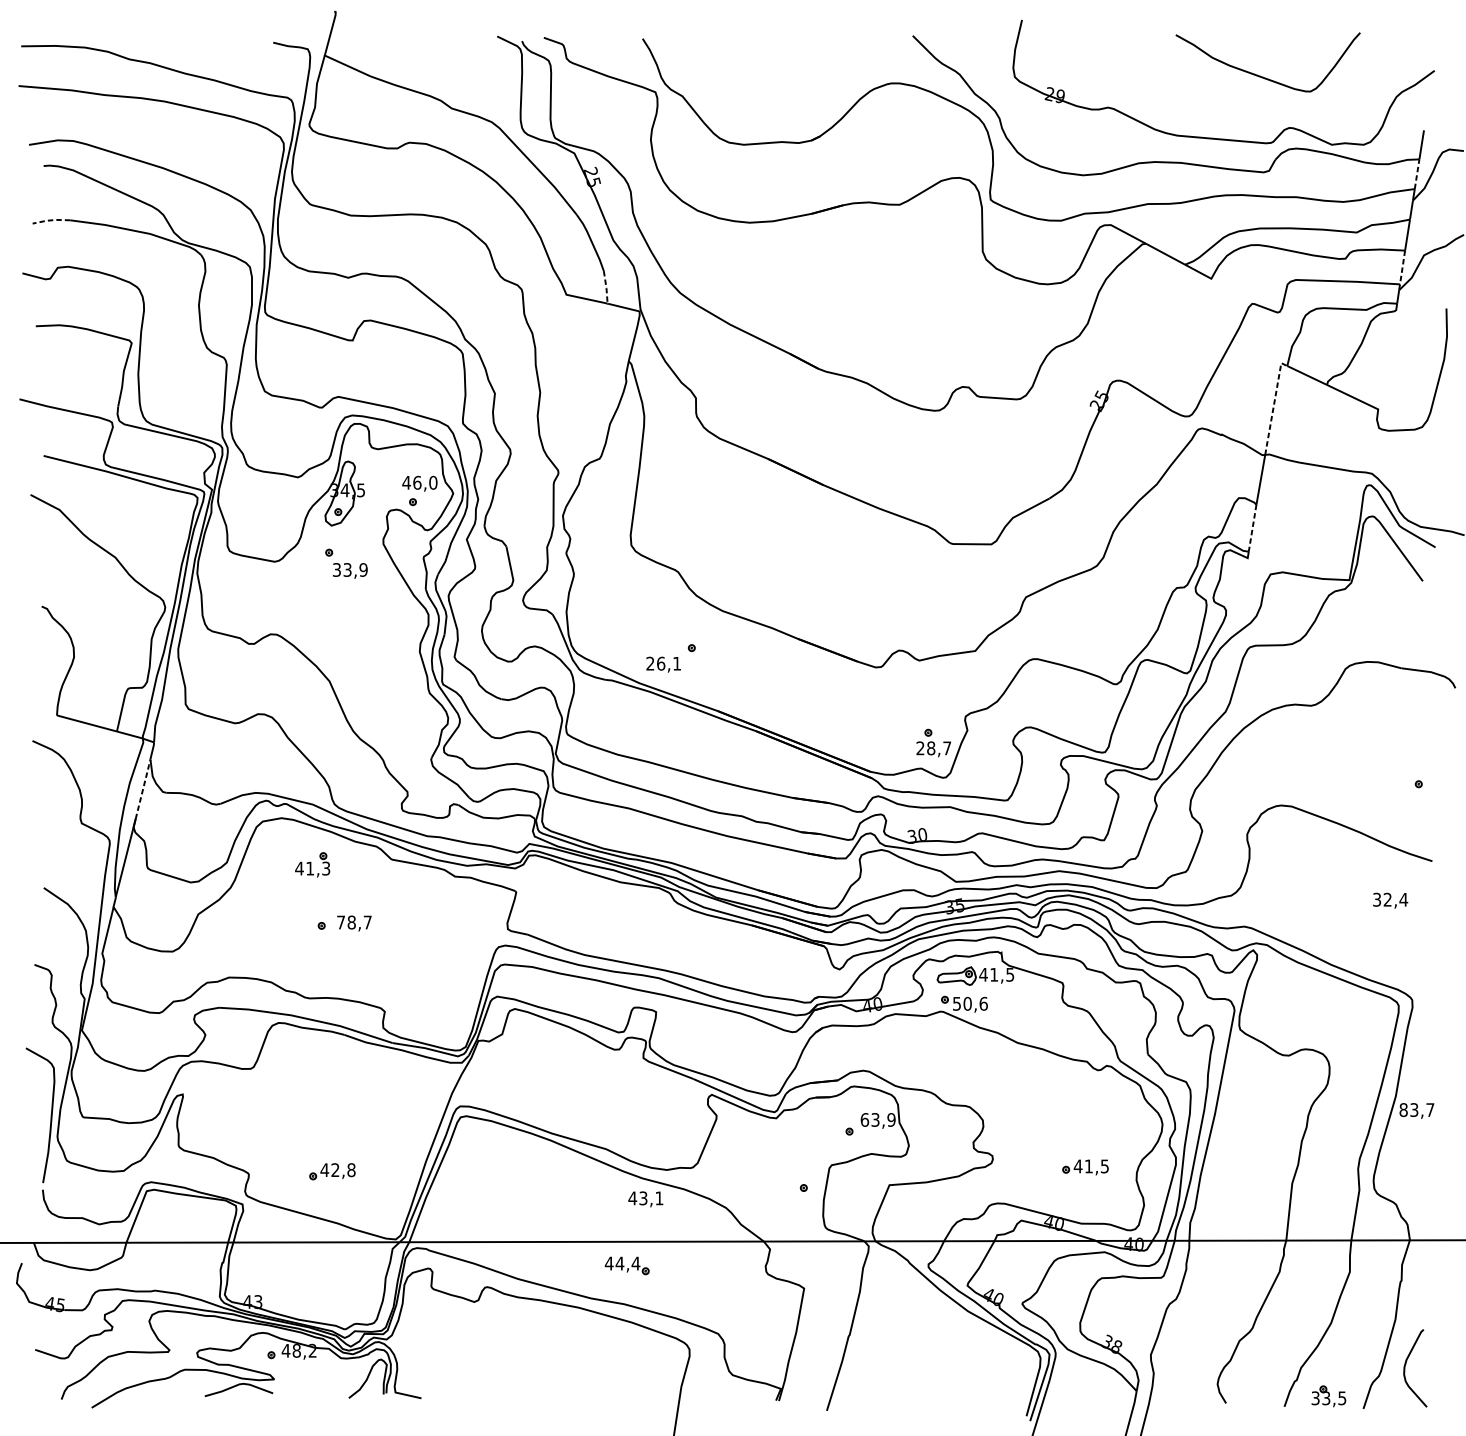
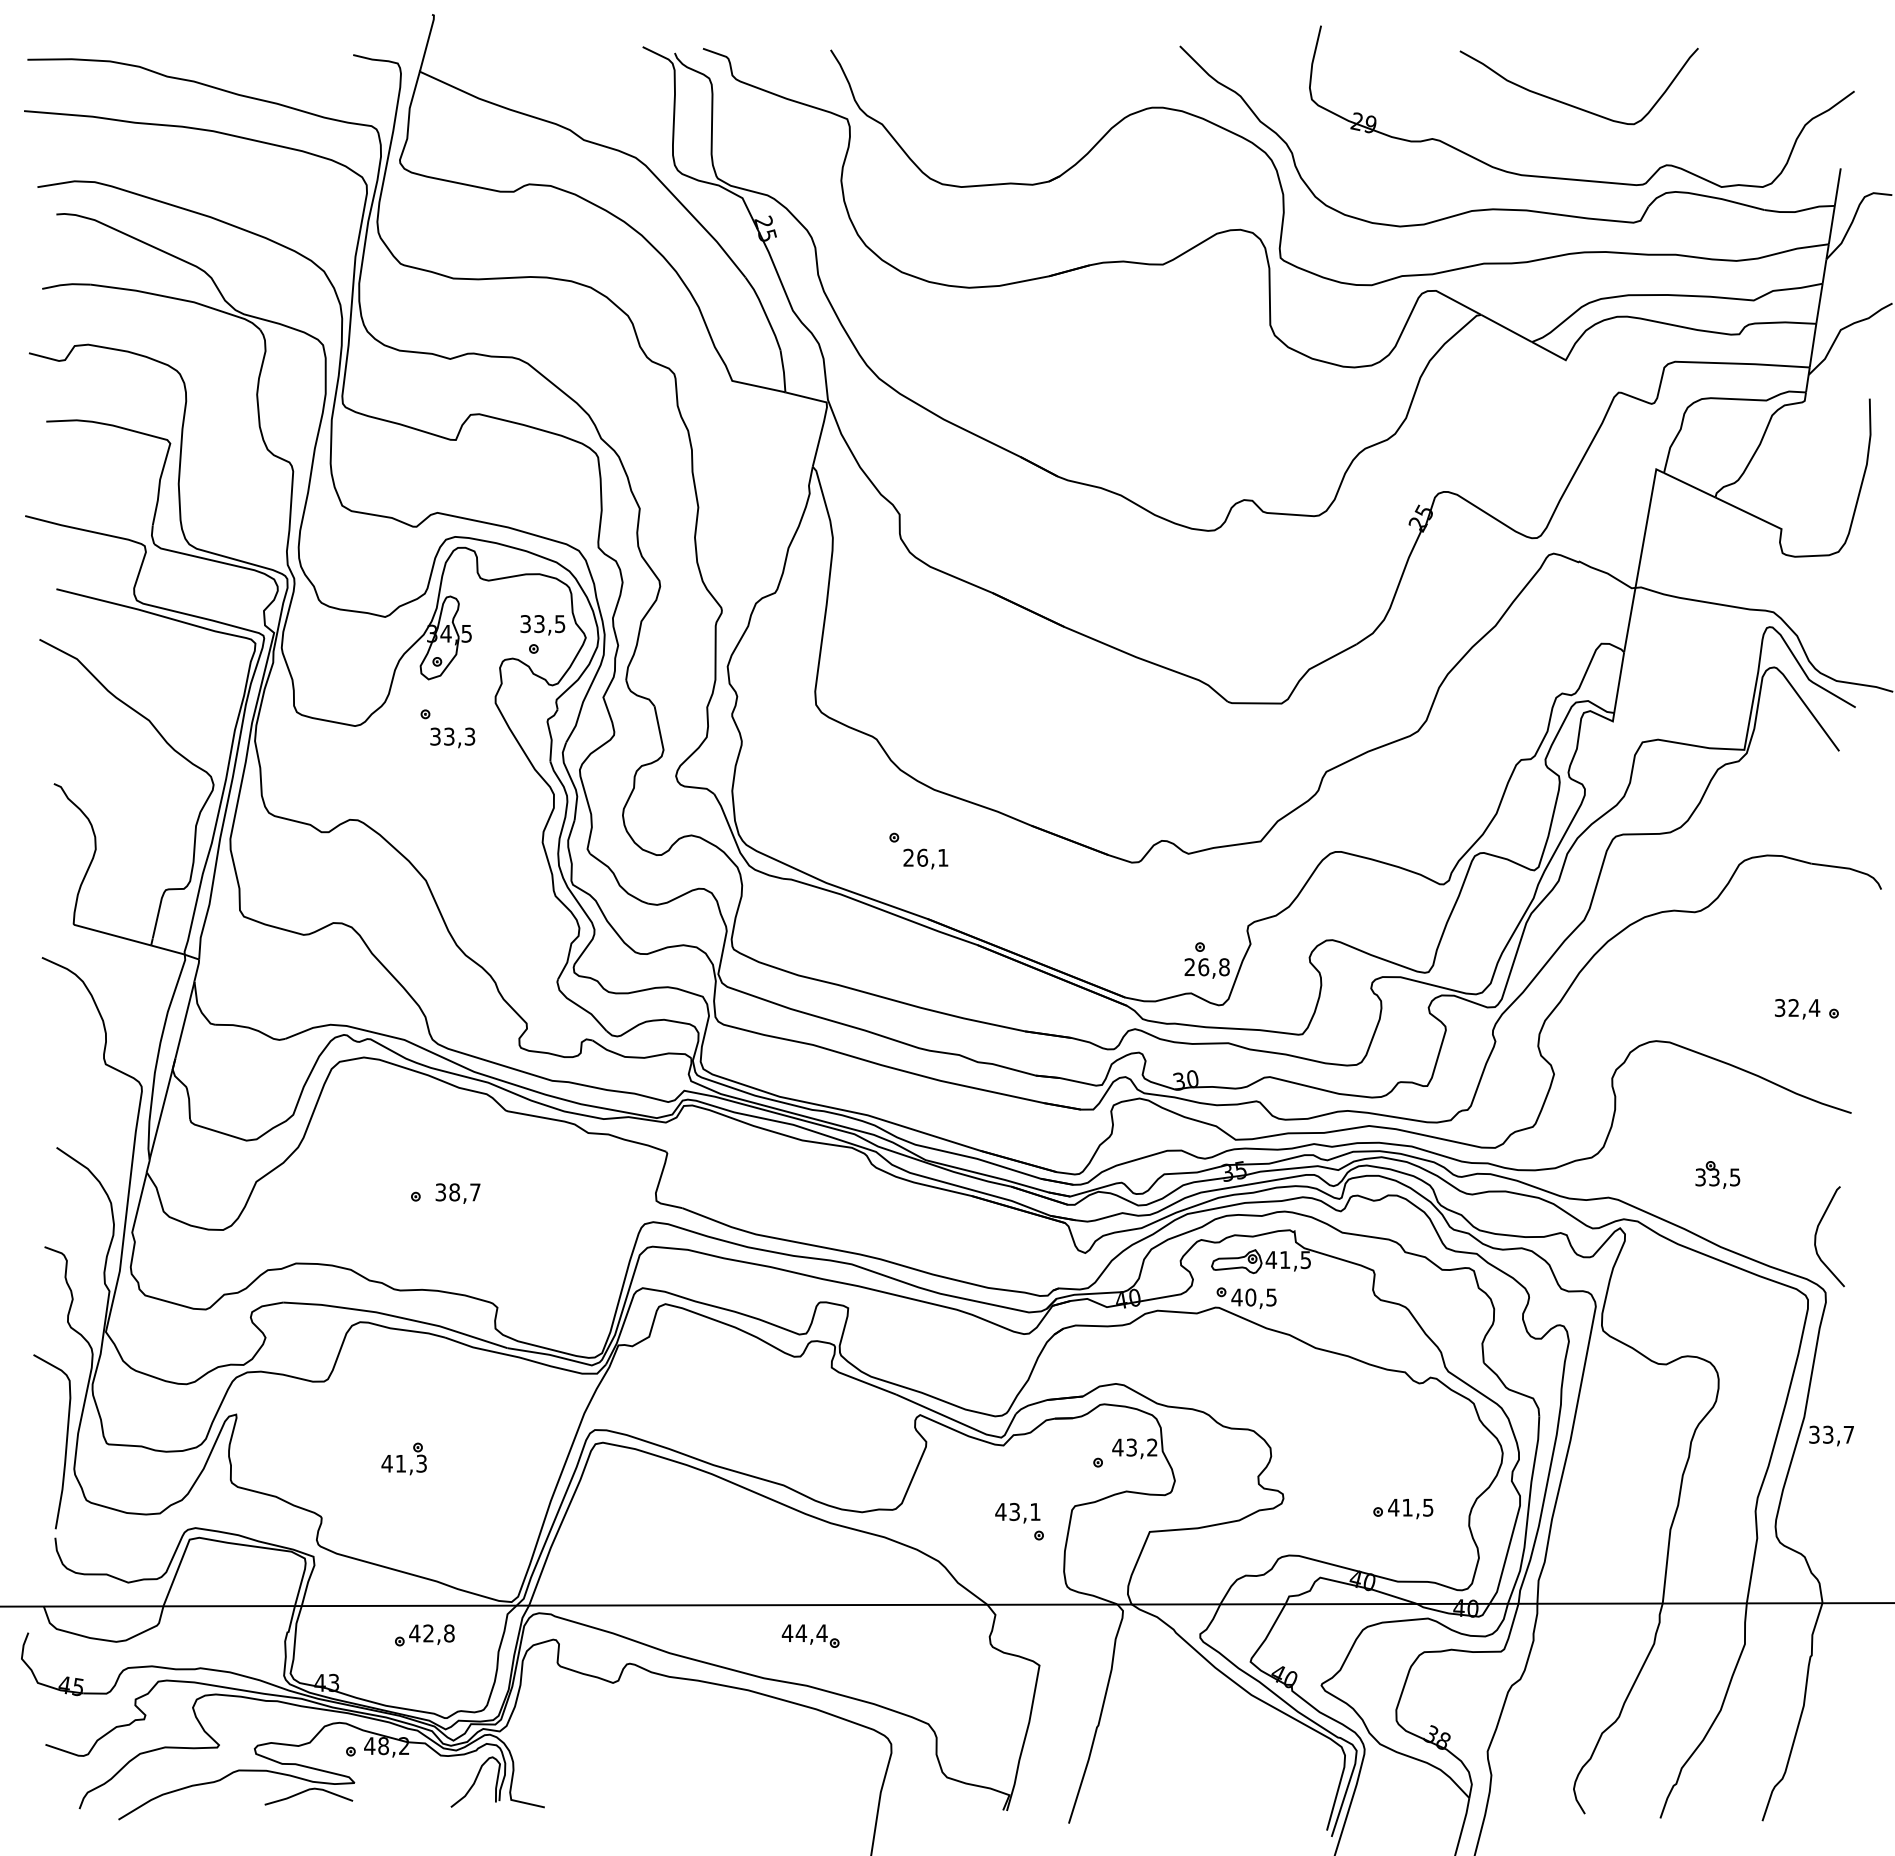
curve: (1262, 76) -> (1571, 104), moved
line: (1416, 173) -> (1831, 224), dashed -> solid
line: (50, 220) -> (65, 284), dashed -> solid
line: (1402, 268) -> (1812, 346), dashed -> solid
line: (606, 287) -> (783, 371), dashed -> solid
line: (1273, 405) -> (1646, 523), dashed -> solid
text: (419, 483) -> (542, 624), 46,0 -> 33,5
line: (1252, 528) -> (1619, 682), dashed -> solid
text: (363, 569) -> (469, 736), 33,9 -> 33,3
text: (663, 664) -> (925, 858), moved
text: (938, 748) -> (1213, 967), 28,7 -> 26,8
line: (143, 788) -> (185, 1019), dashed -> solid
part: (312, 864) -> (403, 1458), moved
text: (1390, 900) -> (1797, 1009), moved
text: (340, 922) -> (440, 1192), 78,7 -> 38,7
text: (970, 1003) -> (1254, 1297), 50,6 -> 40,5
text: (1403, 1109) -> (1814, 1434), 83,7 -> 33,7
text: (877, 1119) -> (1134, 1447), 63,9 -> 43,2
part: (332, 1171) -> (424, 1635), moved
text: (645, 1199) -> (1017, 1513), moved
curve: (1406, 1365) -> (1817, 1232), moved
part: (1328, 1396) -> (1717, 1174), moved

